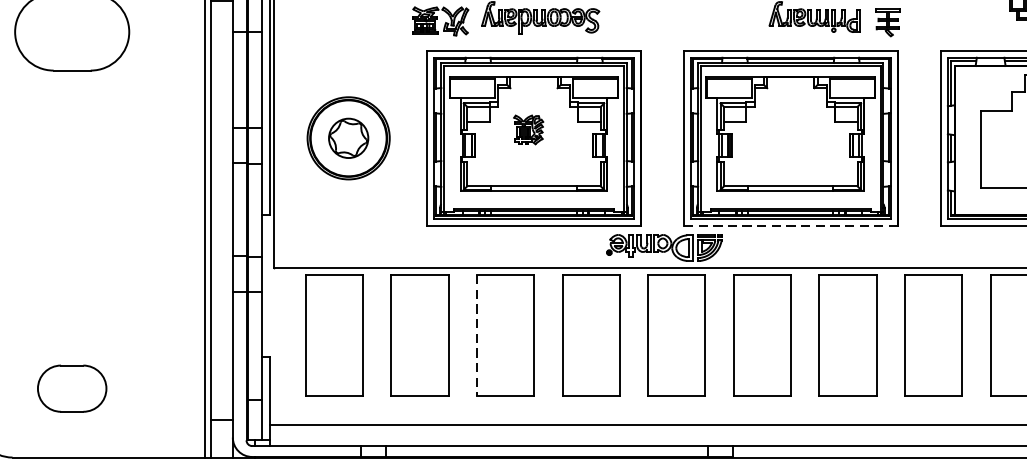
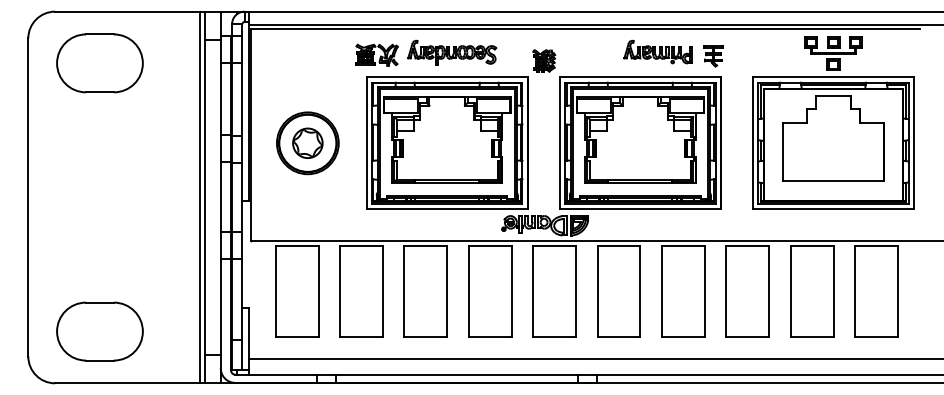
part: (529, 129) -> (544, 60), moved
line: (791, 226) -> (640, 209), dashed -> solid
line: (477, 335) -> (404, 291), dashed -> solid
part: (71, 388) -> (99, 331), size x1.67

